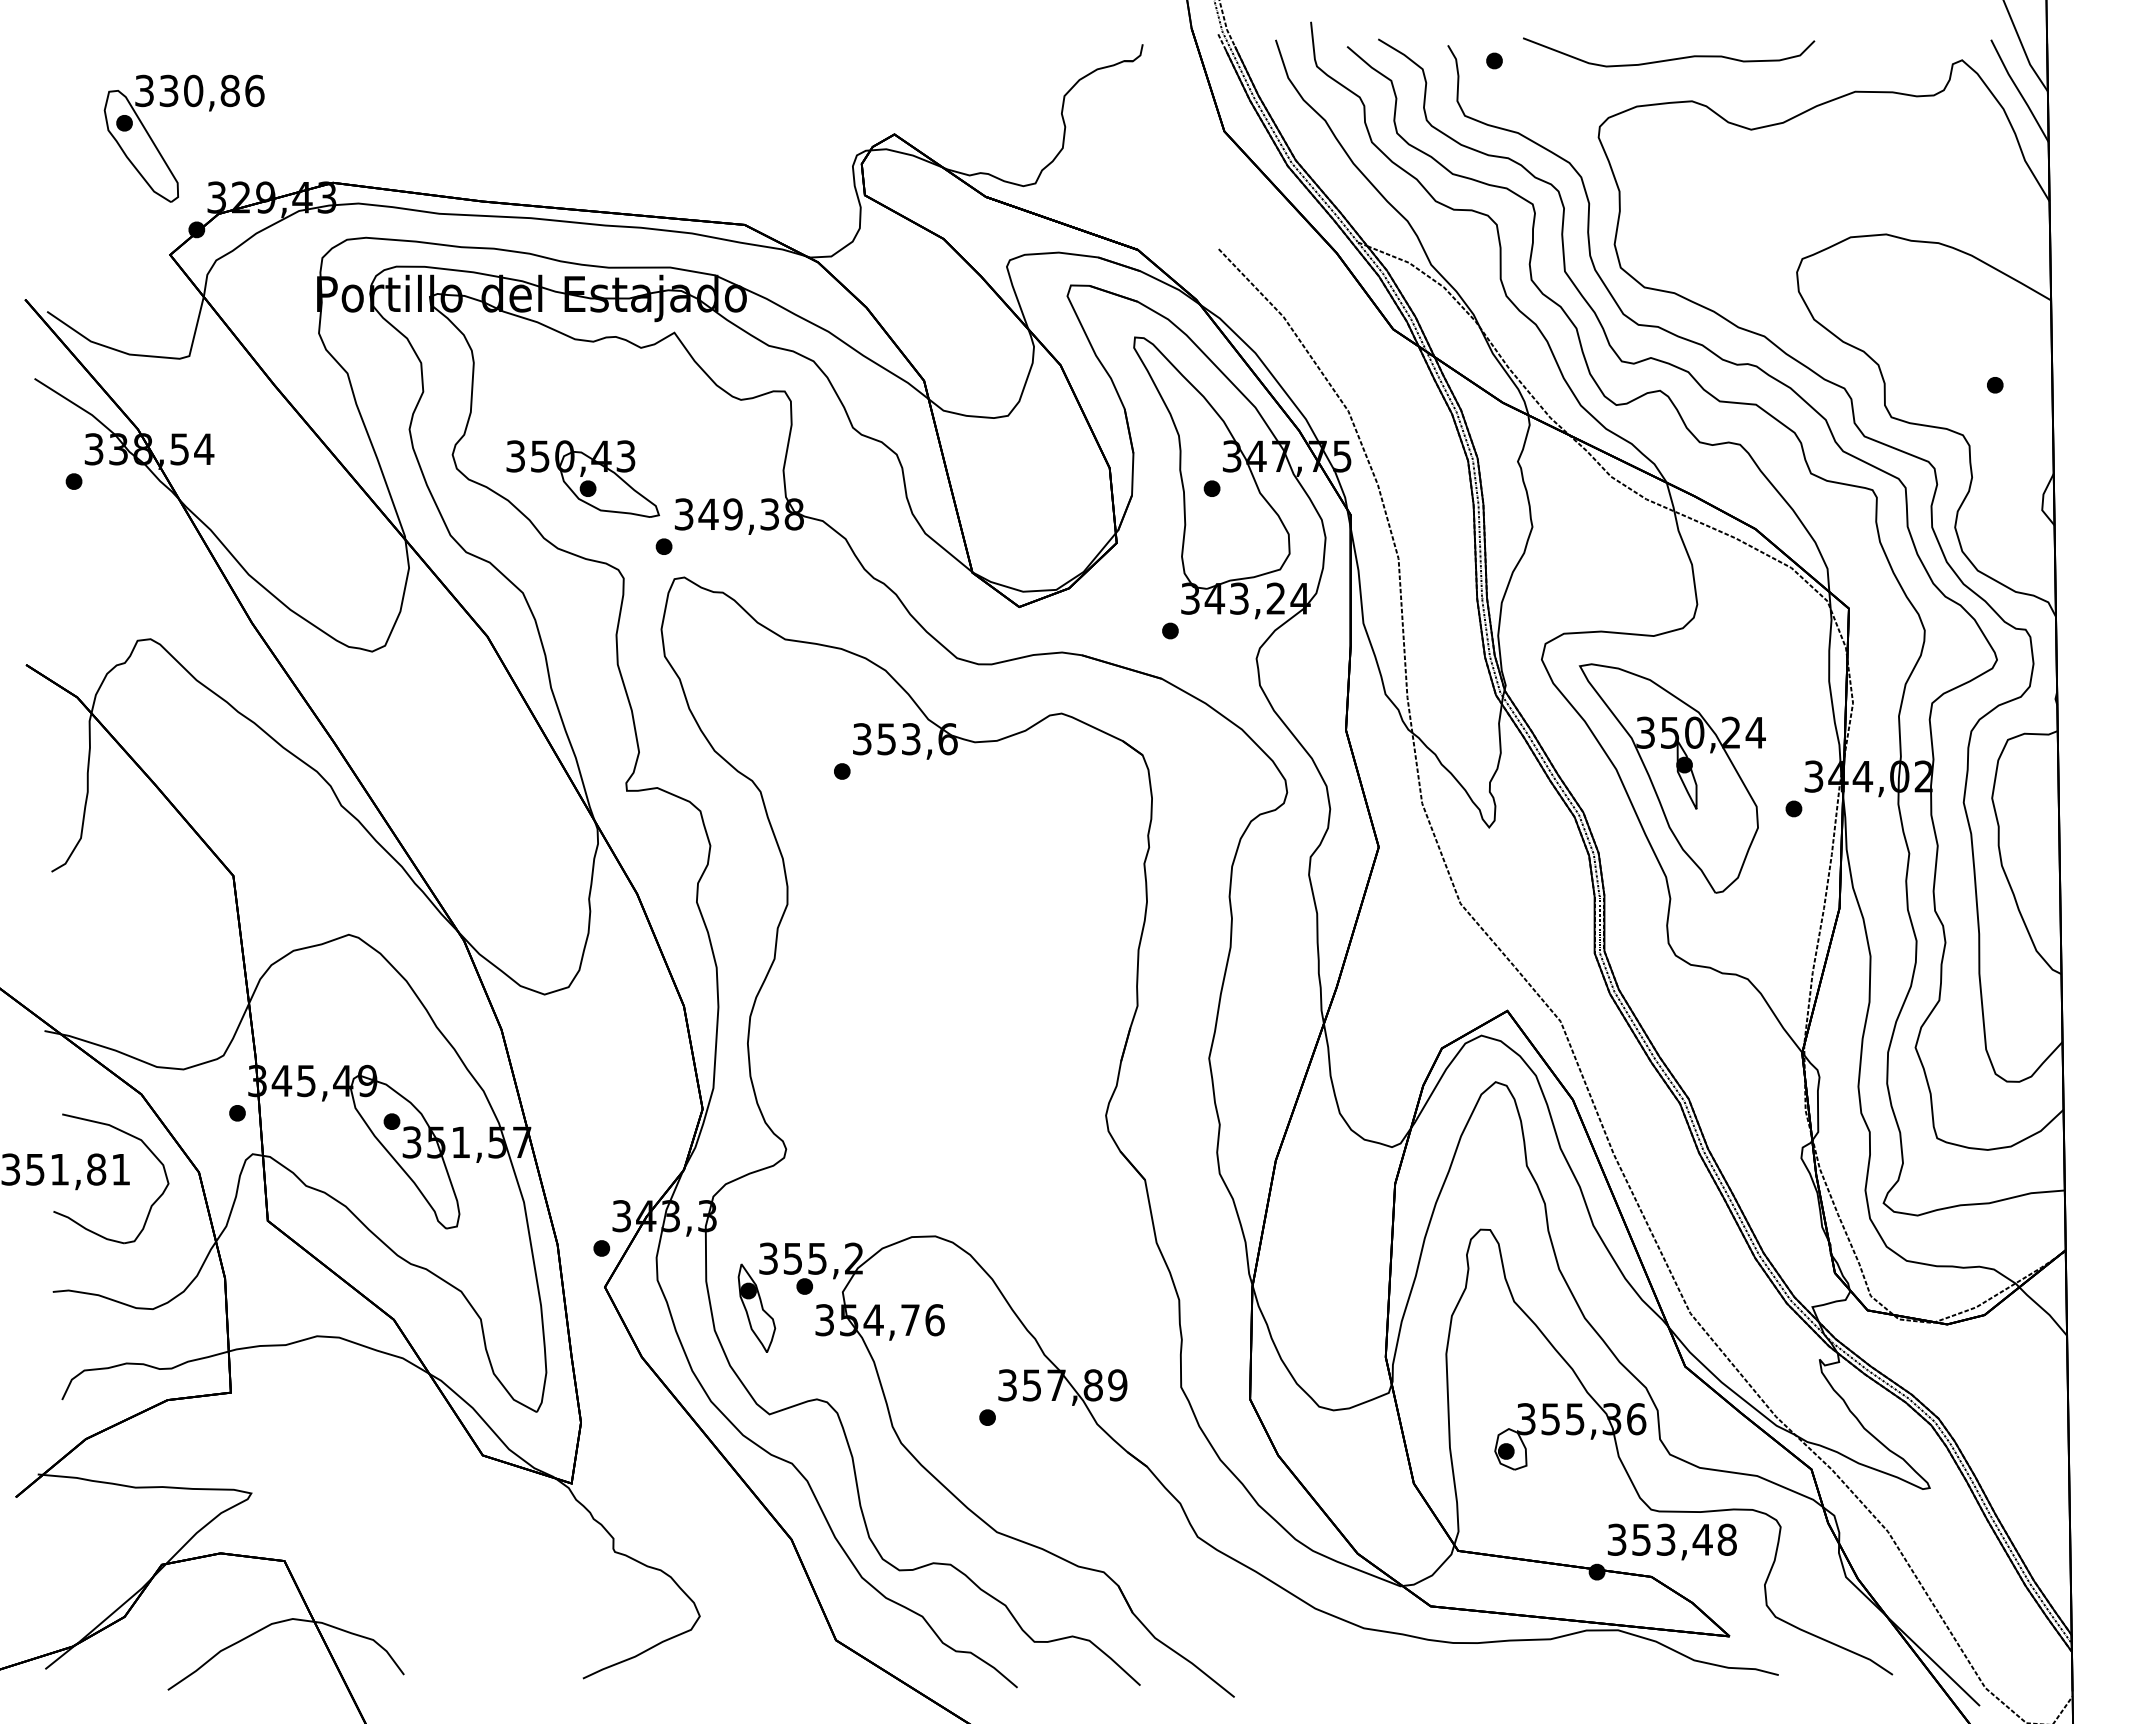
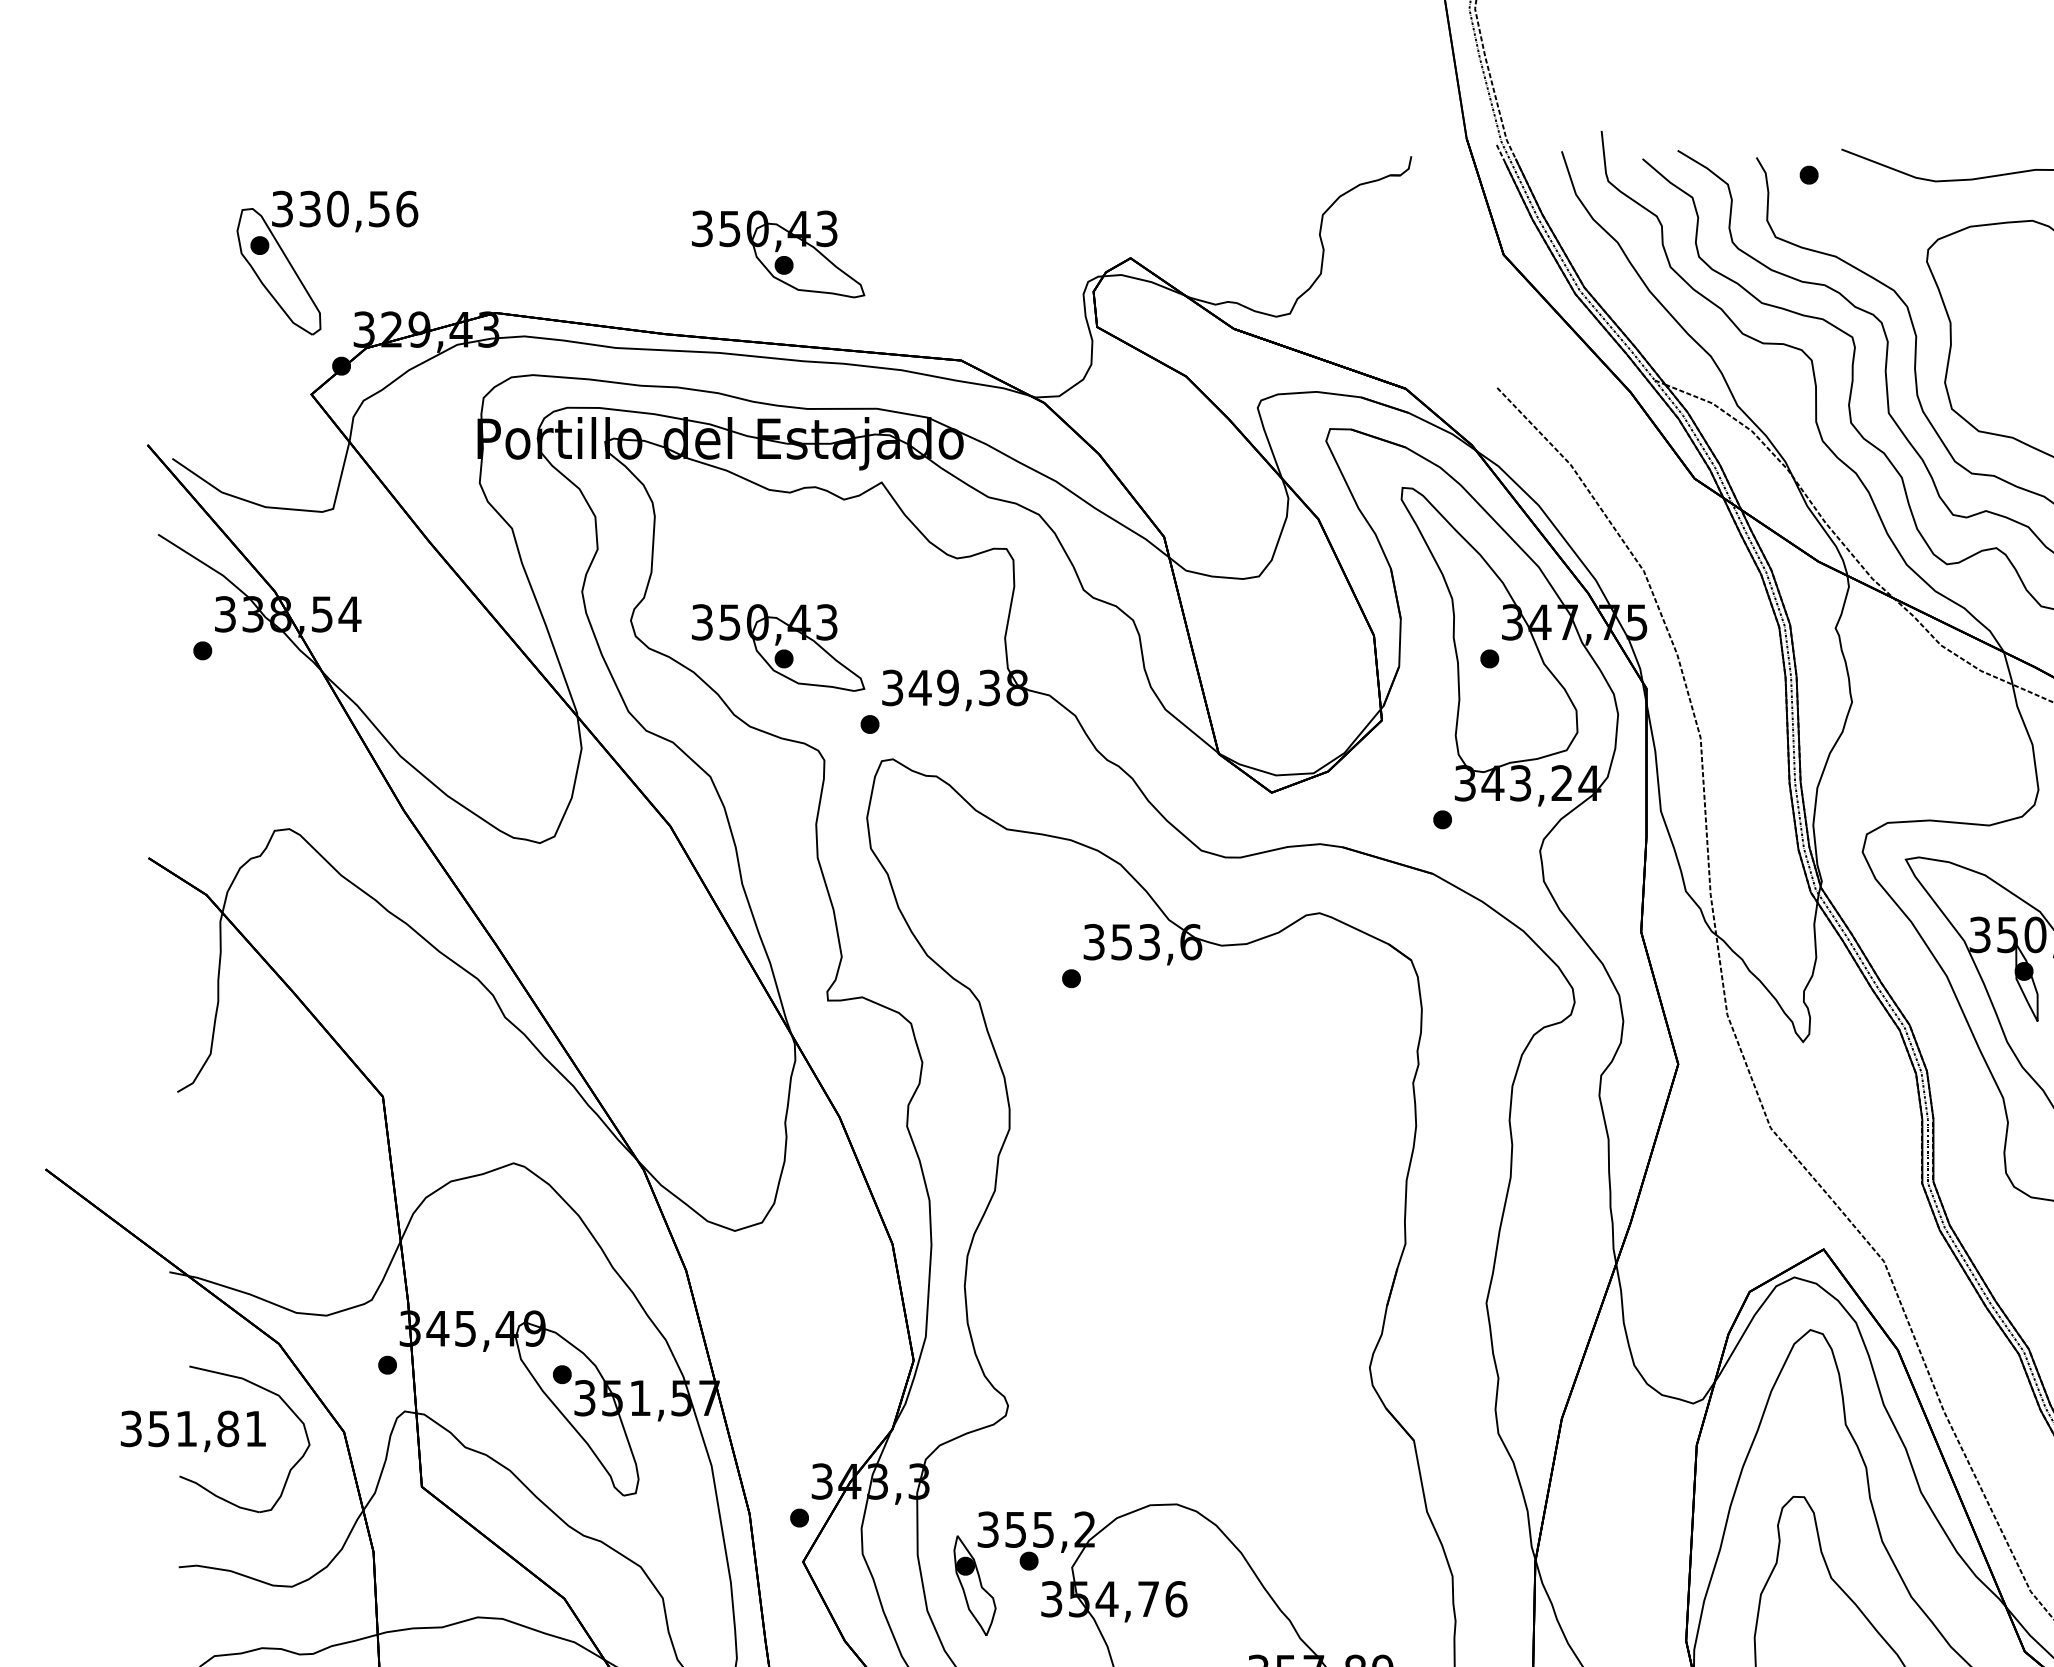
text: (229, 90) -> (378, 208), 330,86 -> 330,56
part: (583, 130) -> (778, 253), added

